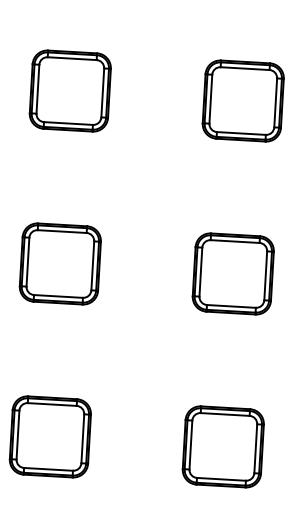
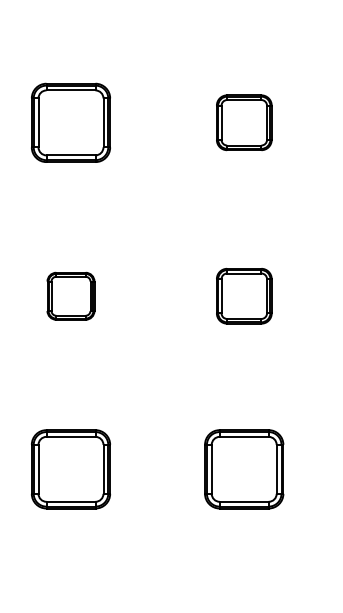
part: (243, 100) -> (244, 122), size x0.7
part: (59, 264) -> (70, 296), size x0.6
part: (233, 274) -> (244, 296), size x0.7

